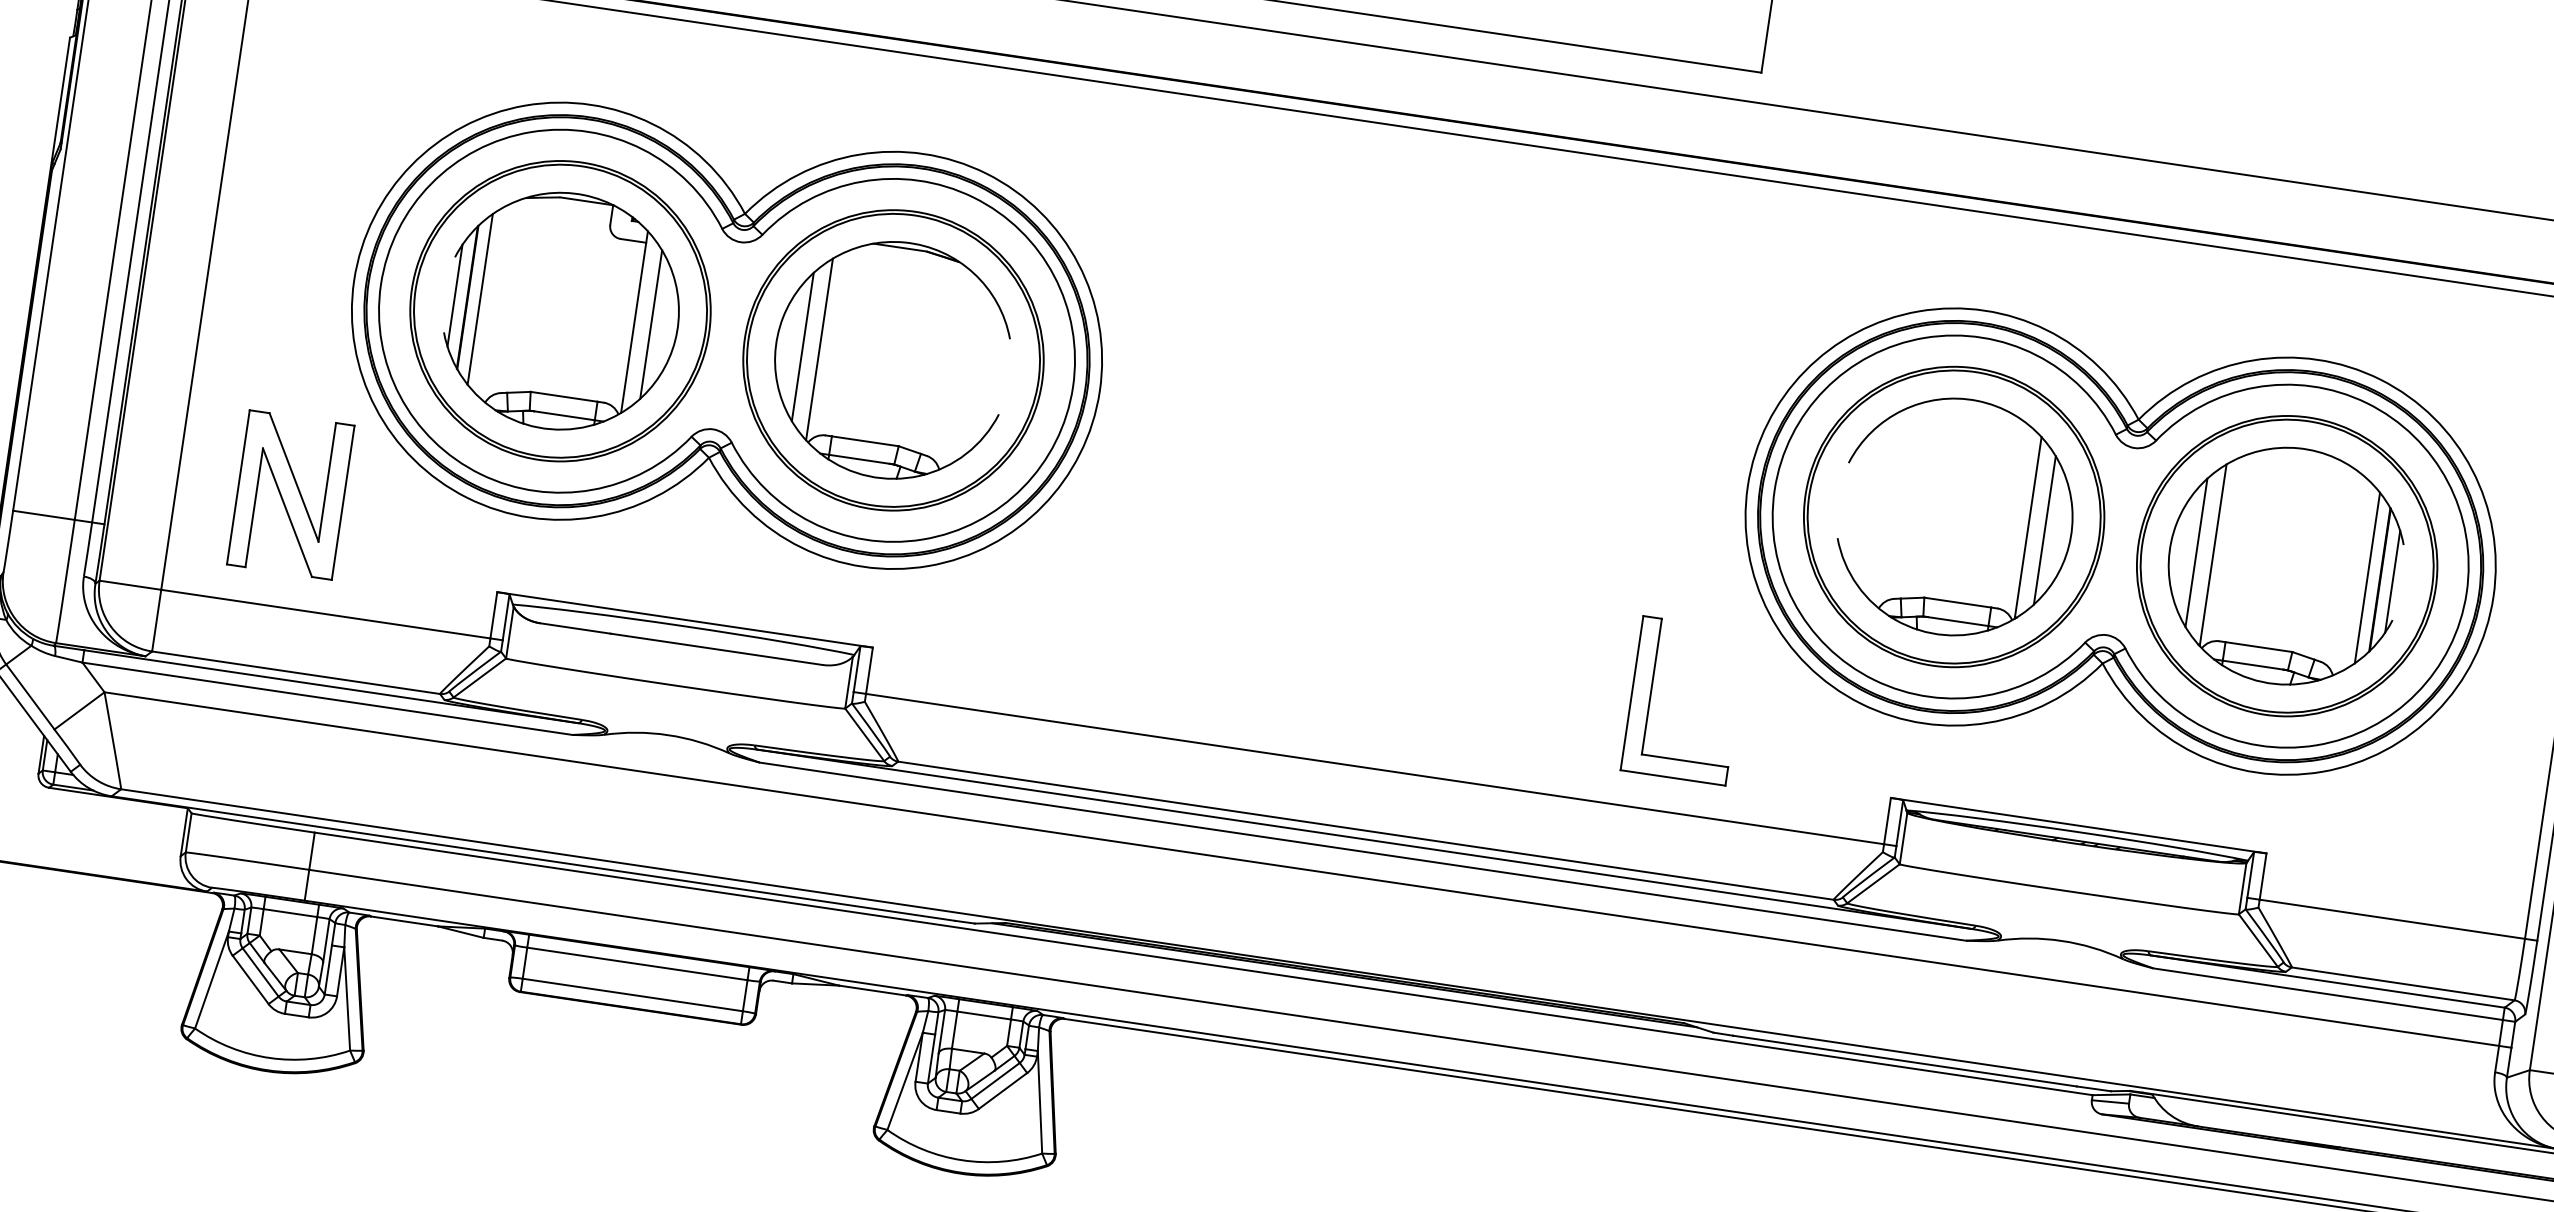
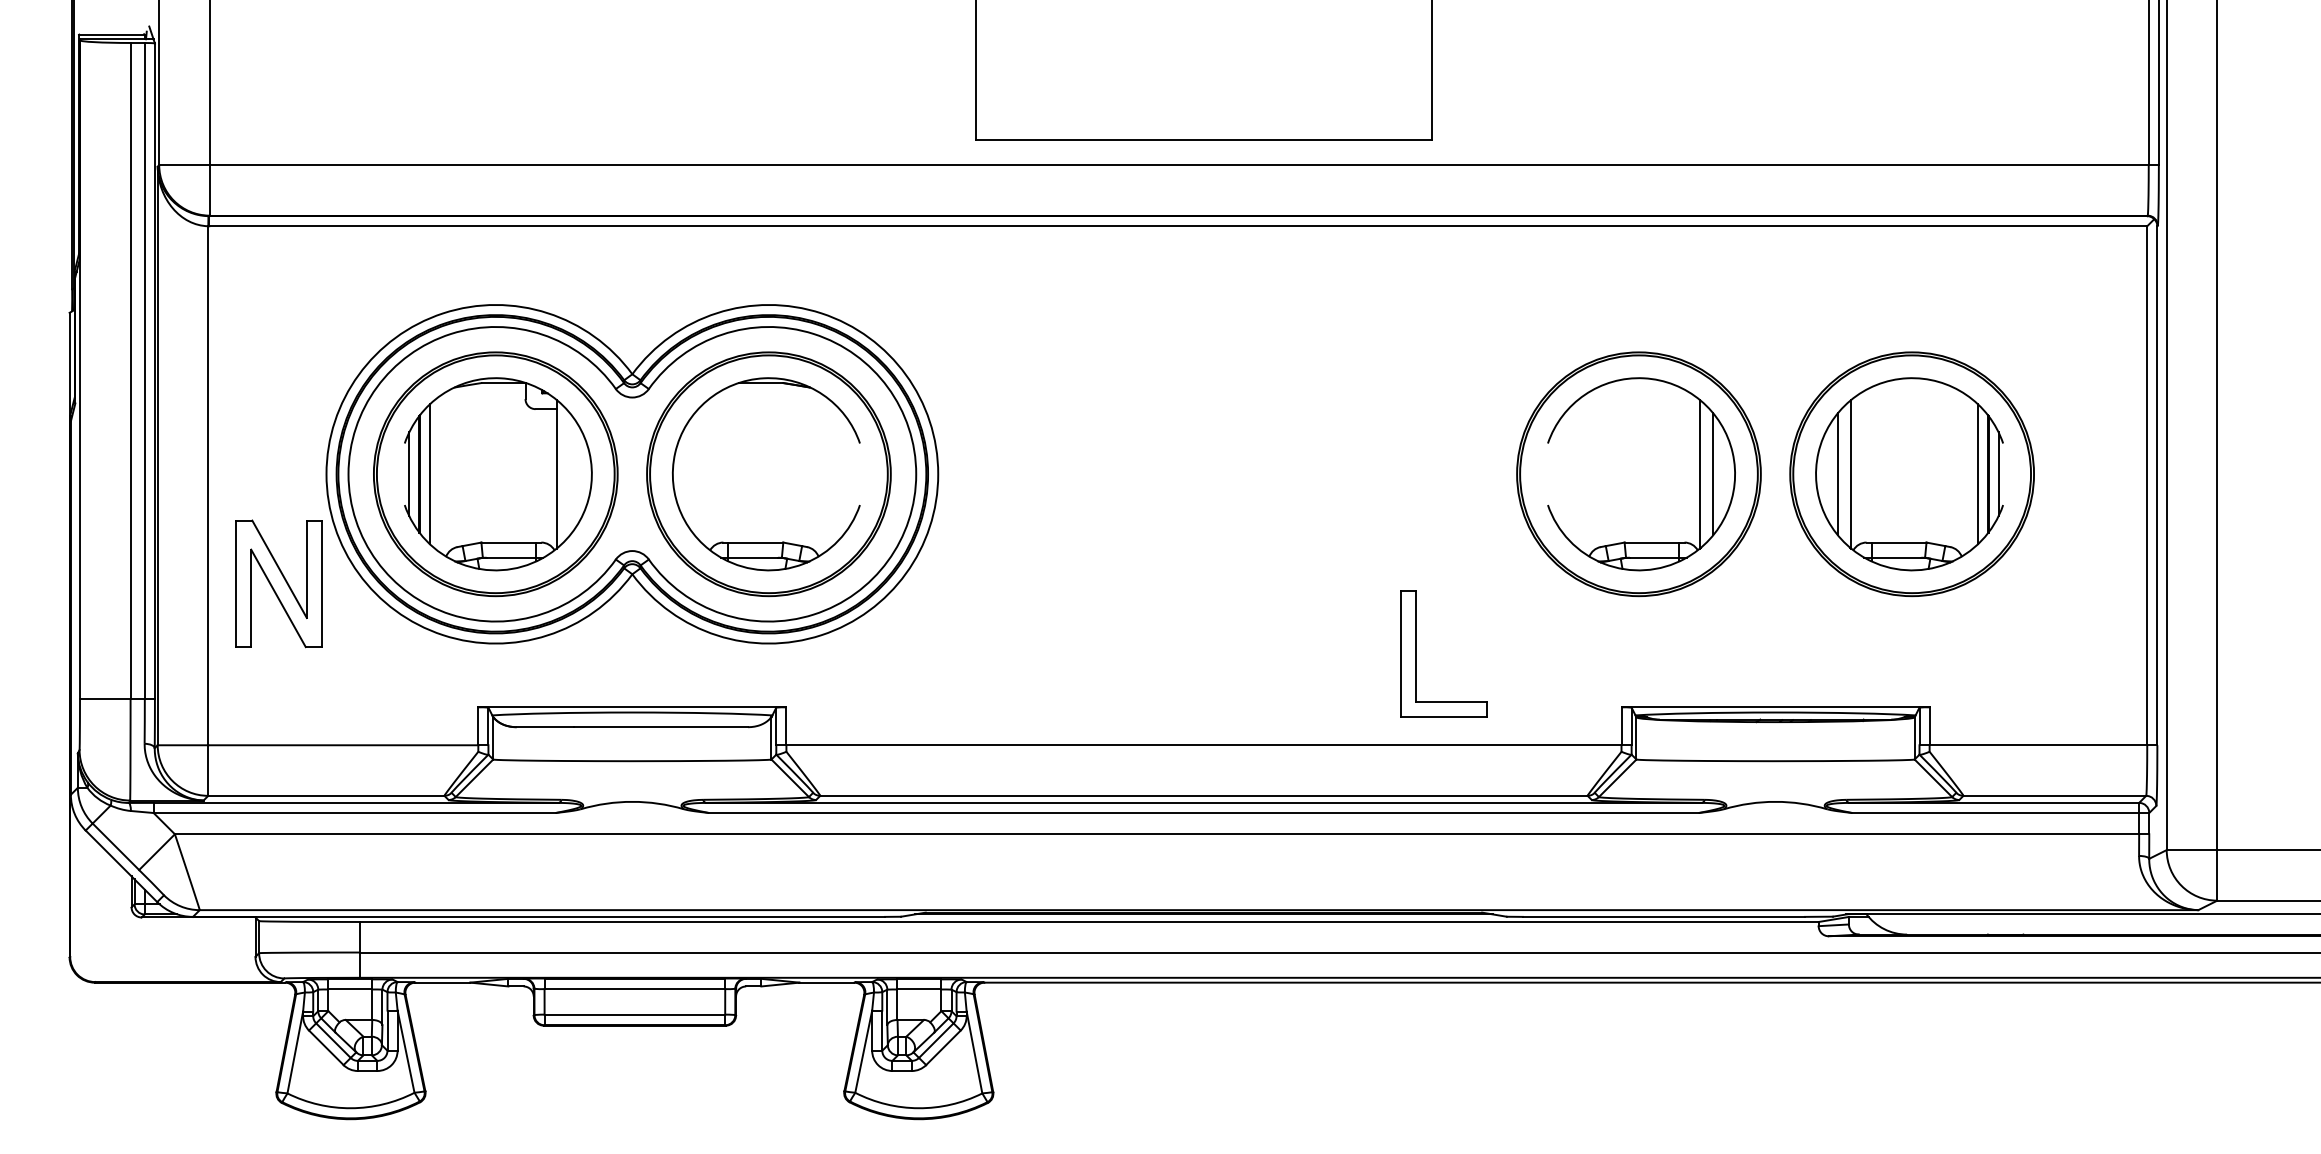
line: (651, 324) -> (570, 474), removed
line: (802, 347) -> (694, 474), removed
line: (819, 348) -> (708, 473), removed
part: (290, 494) -> (278, 583), moved
part: (2120, 541) -> (1775, 474), removed

